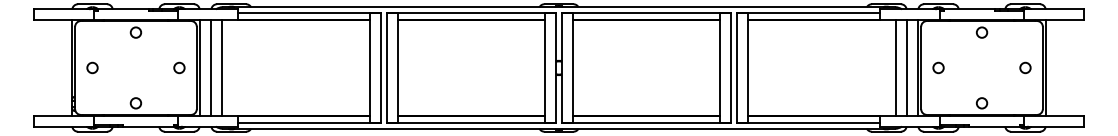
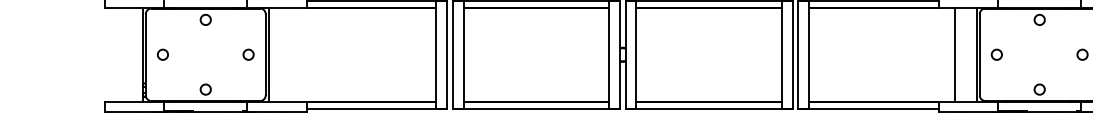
line: (211, 67) -> (280, 54), removed
line: (222, 67) -> (291, 54), removed
line: (906, 67) -> (965, 54), removed

